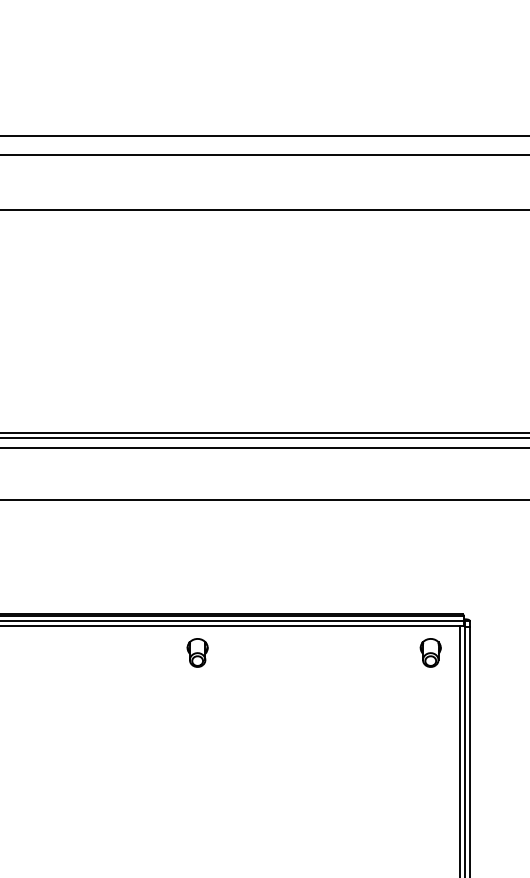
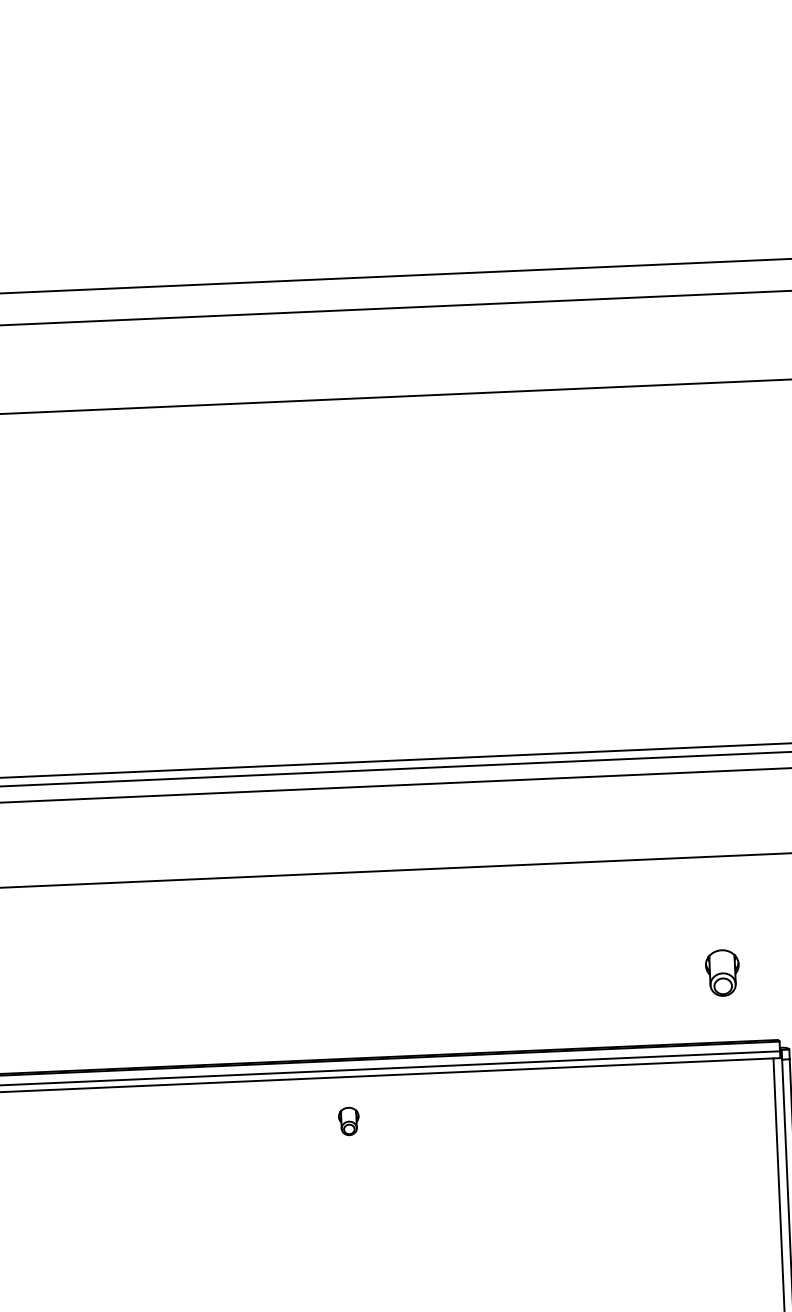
part: (197, 652) -> (348, 1120), size x0.6
part: (430, 652) -> (722, 972), moved

